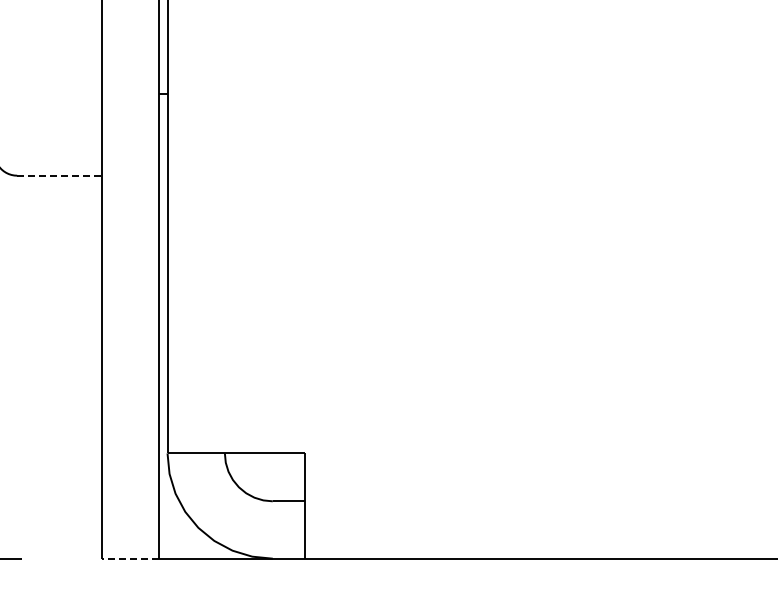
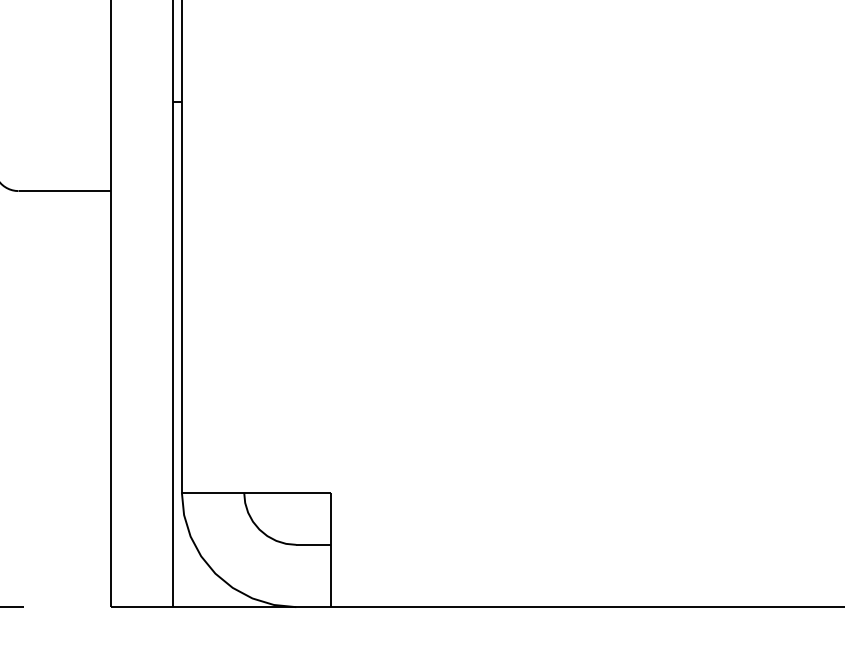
line: (60, 175) -> (65, 190), dashed -> solid
line: (130, 558) -> (141, 606), dashed -> solid

